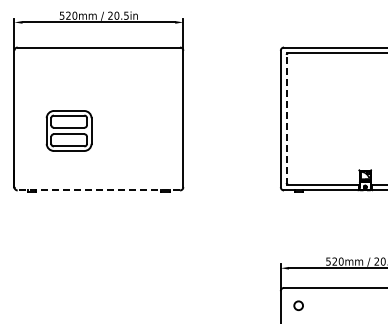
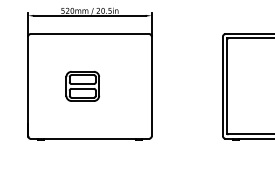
line: (286, 118) -> (227, 86), dashed -> solid
part: (68, 130) -> (82, 86), moved
line: (98, 190) -> (89, 138), dashed -> solid

